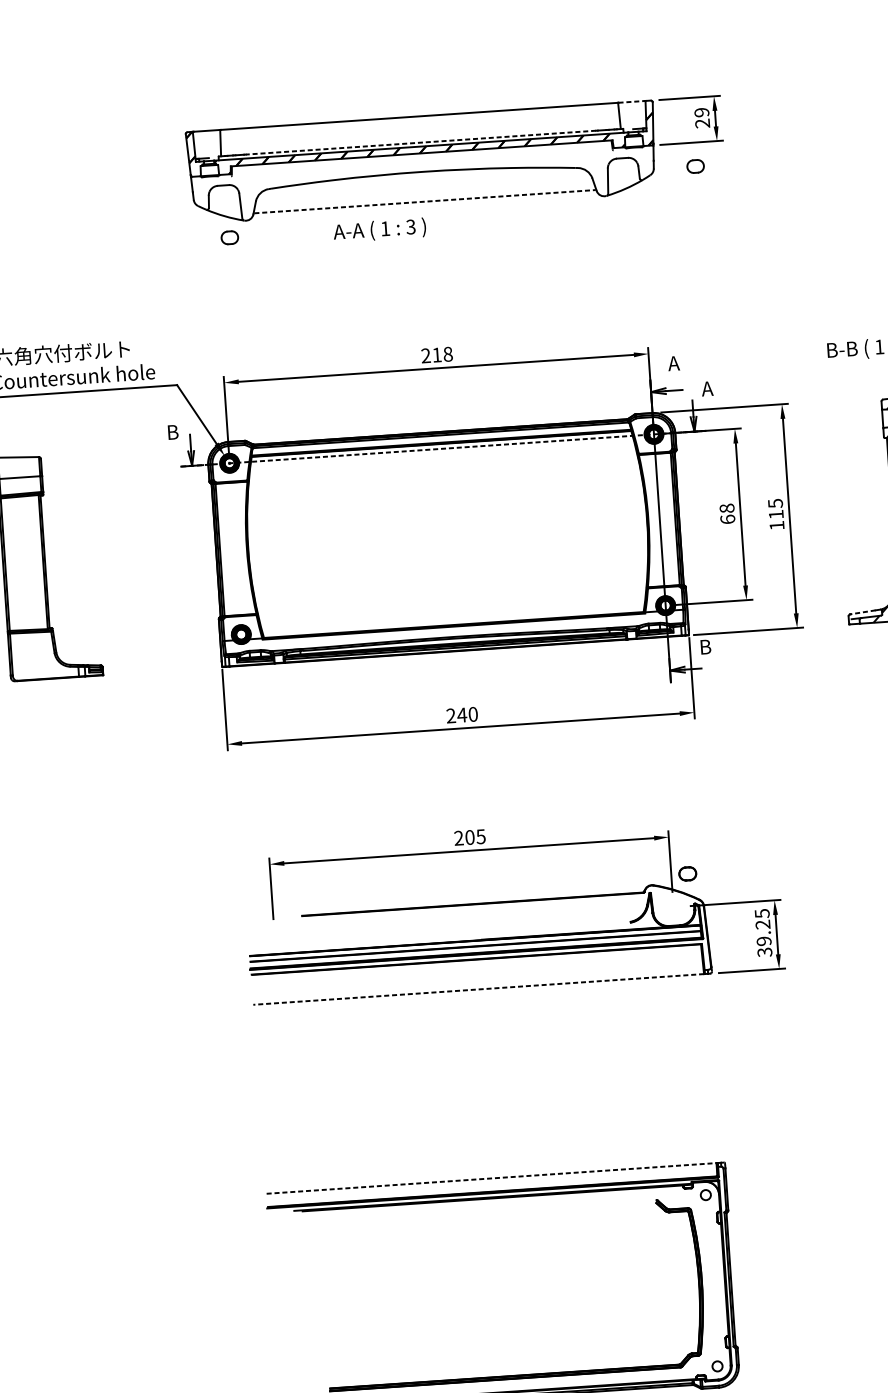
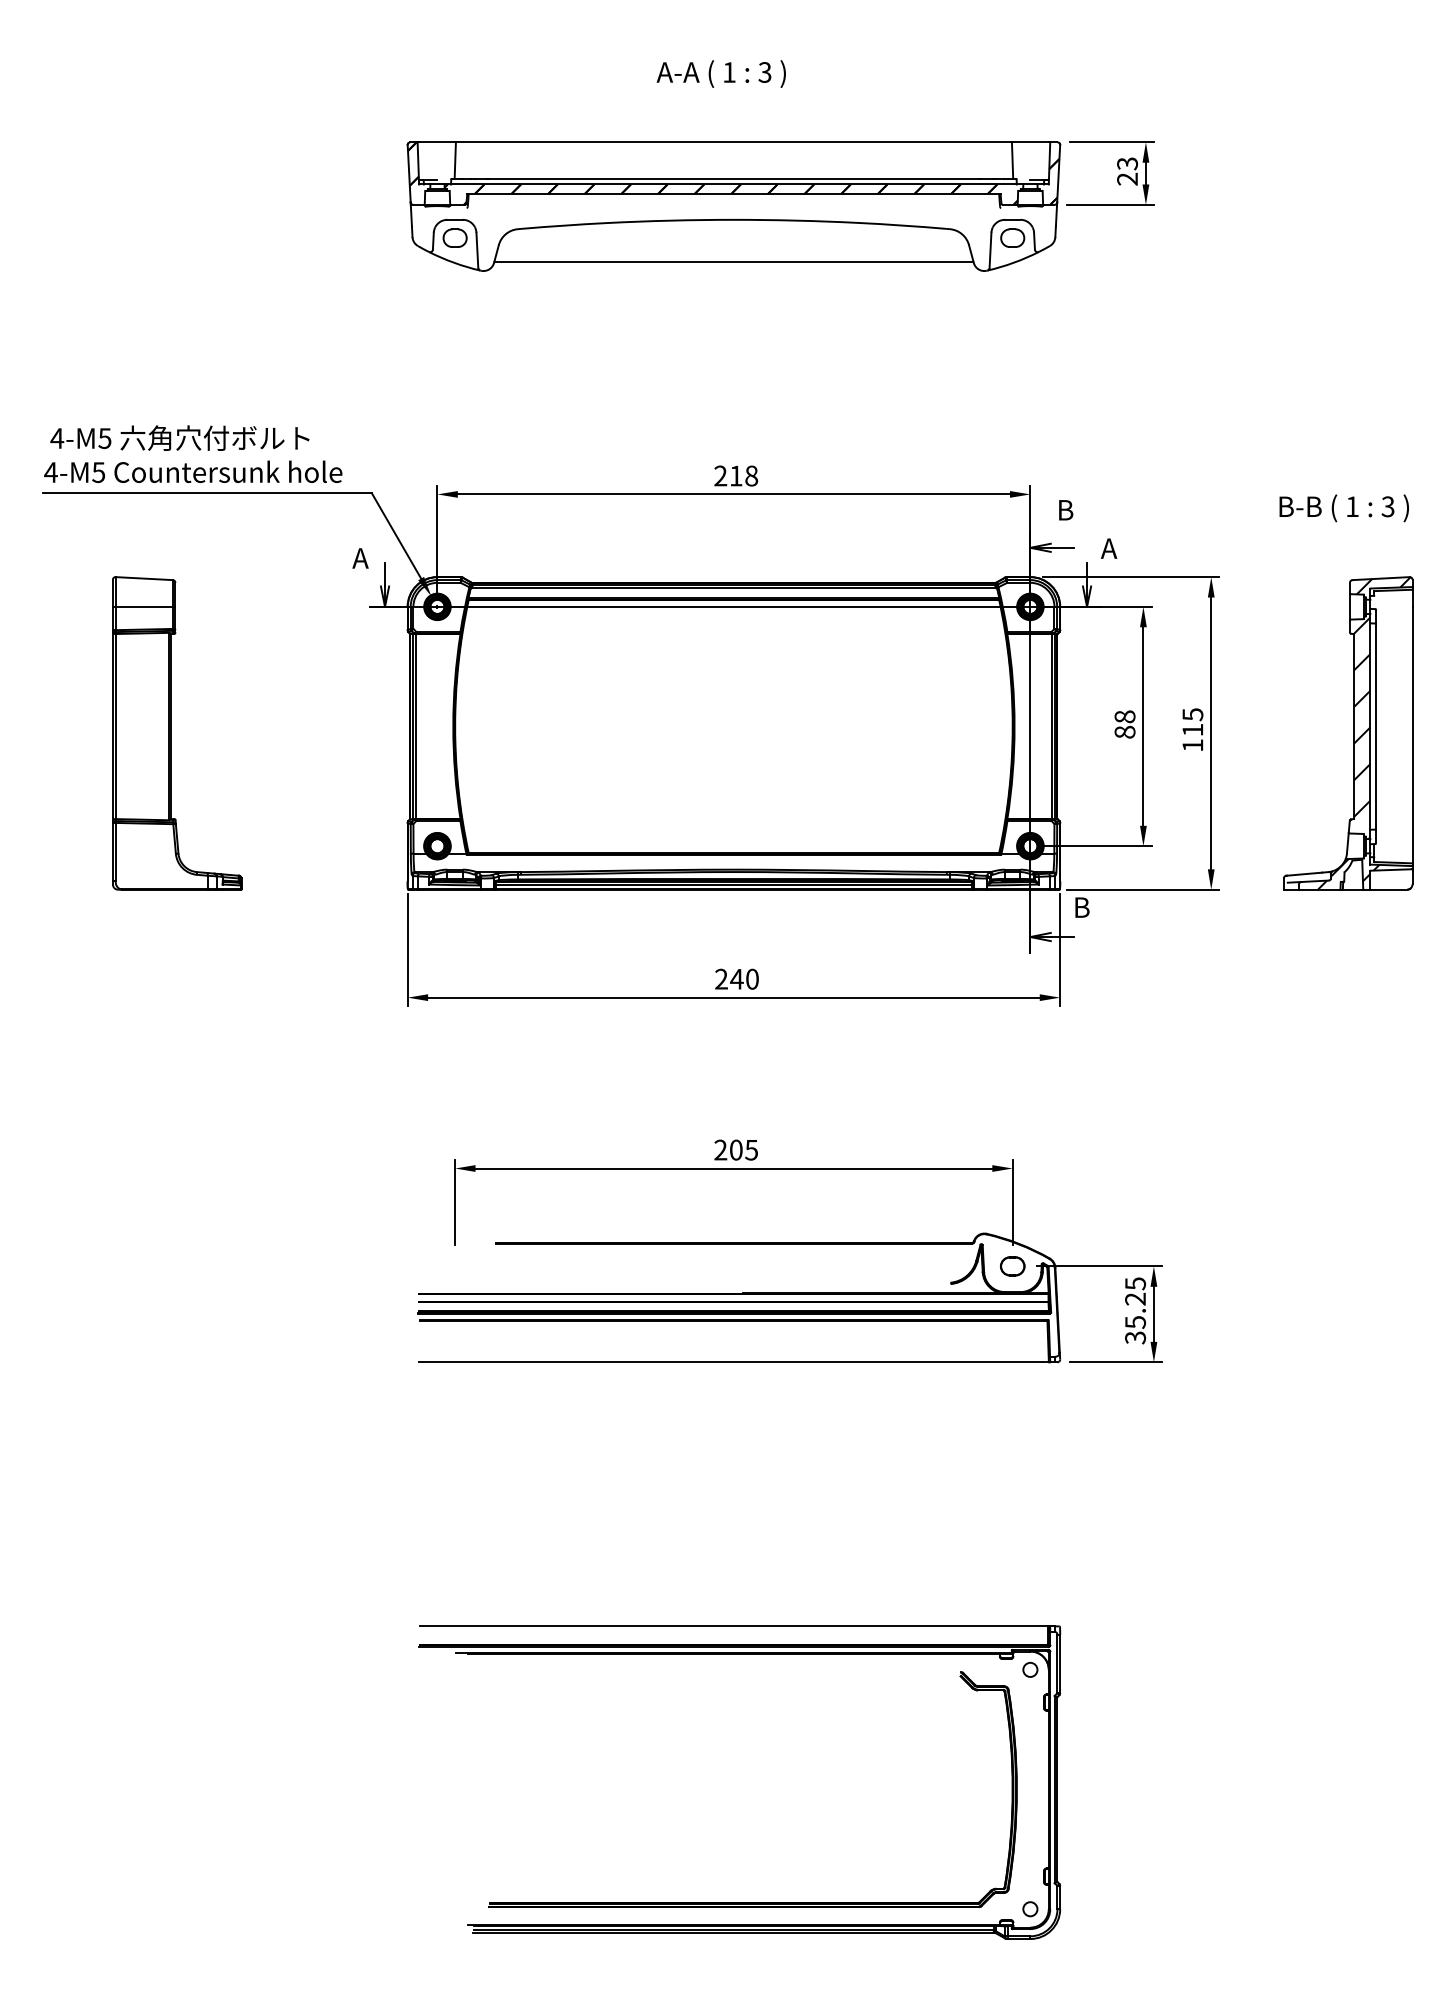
line: (632, 102) -> (1031, 142), dashed -> solid
text: (701, 112) -> (1127, 163), 29 -> 23
line: (420, 143) -> (733, 179), dashed -> solid
part: (695, 165) -> (1012, 237), moved
line: (425, 201) -> (734, 261), dashed -> solid
text: (379, 229) -> (720, 73), moved
part: (229, 237) -> (454, 237), moved
text: (673, 363) -> (1064, 510), A -> B
text: (172, 432) -> (360, 558), B -> A
line: (443, 448) -> (736, 606), dashed -> solid
text: (727, 518) -> (1124, 731), 68 -> 88
line: (863, 612) -> (1304, 874), dashed -> solid
part: (687, 873) -> (1012, 1266), moved
text: (764, 941) -> (1135, 1322), 39.25 -> 35.25
line: (478, 989) -> (733, 1362), dashed -> solid
line: (491, 1178) -> (734, 1626), dashed -> solid

